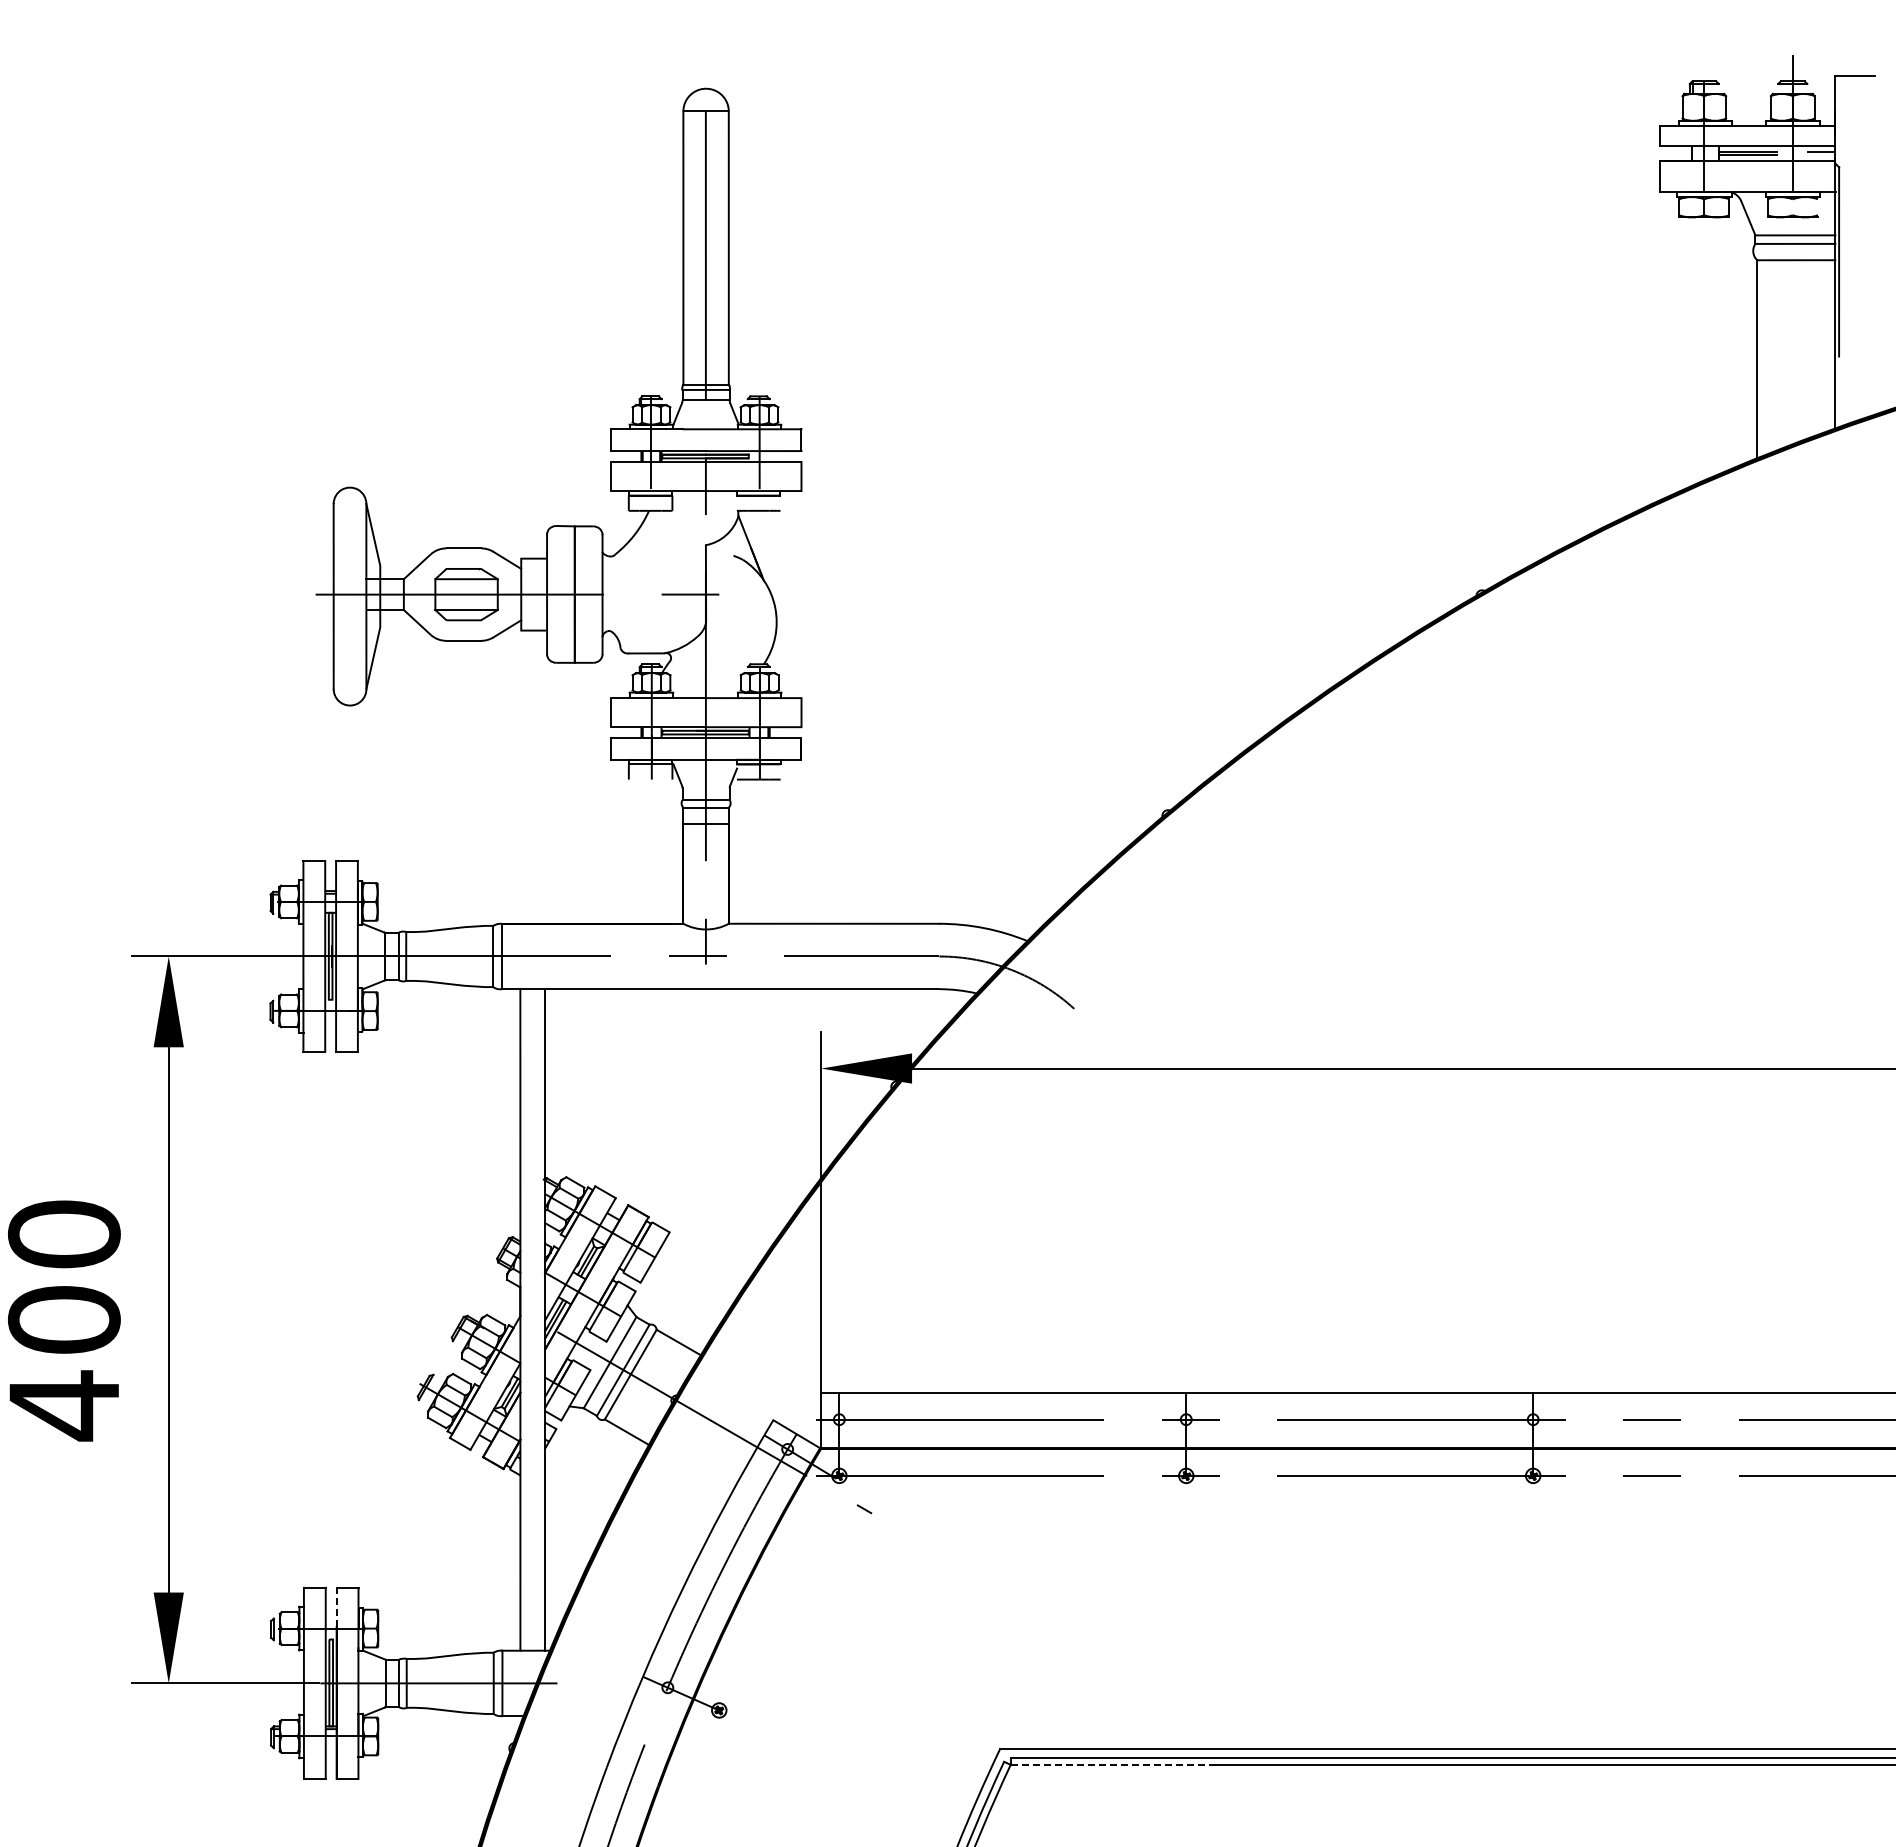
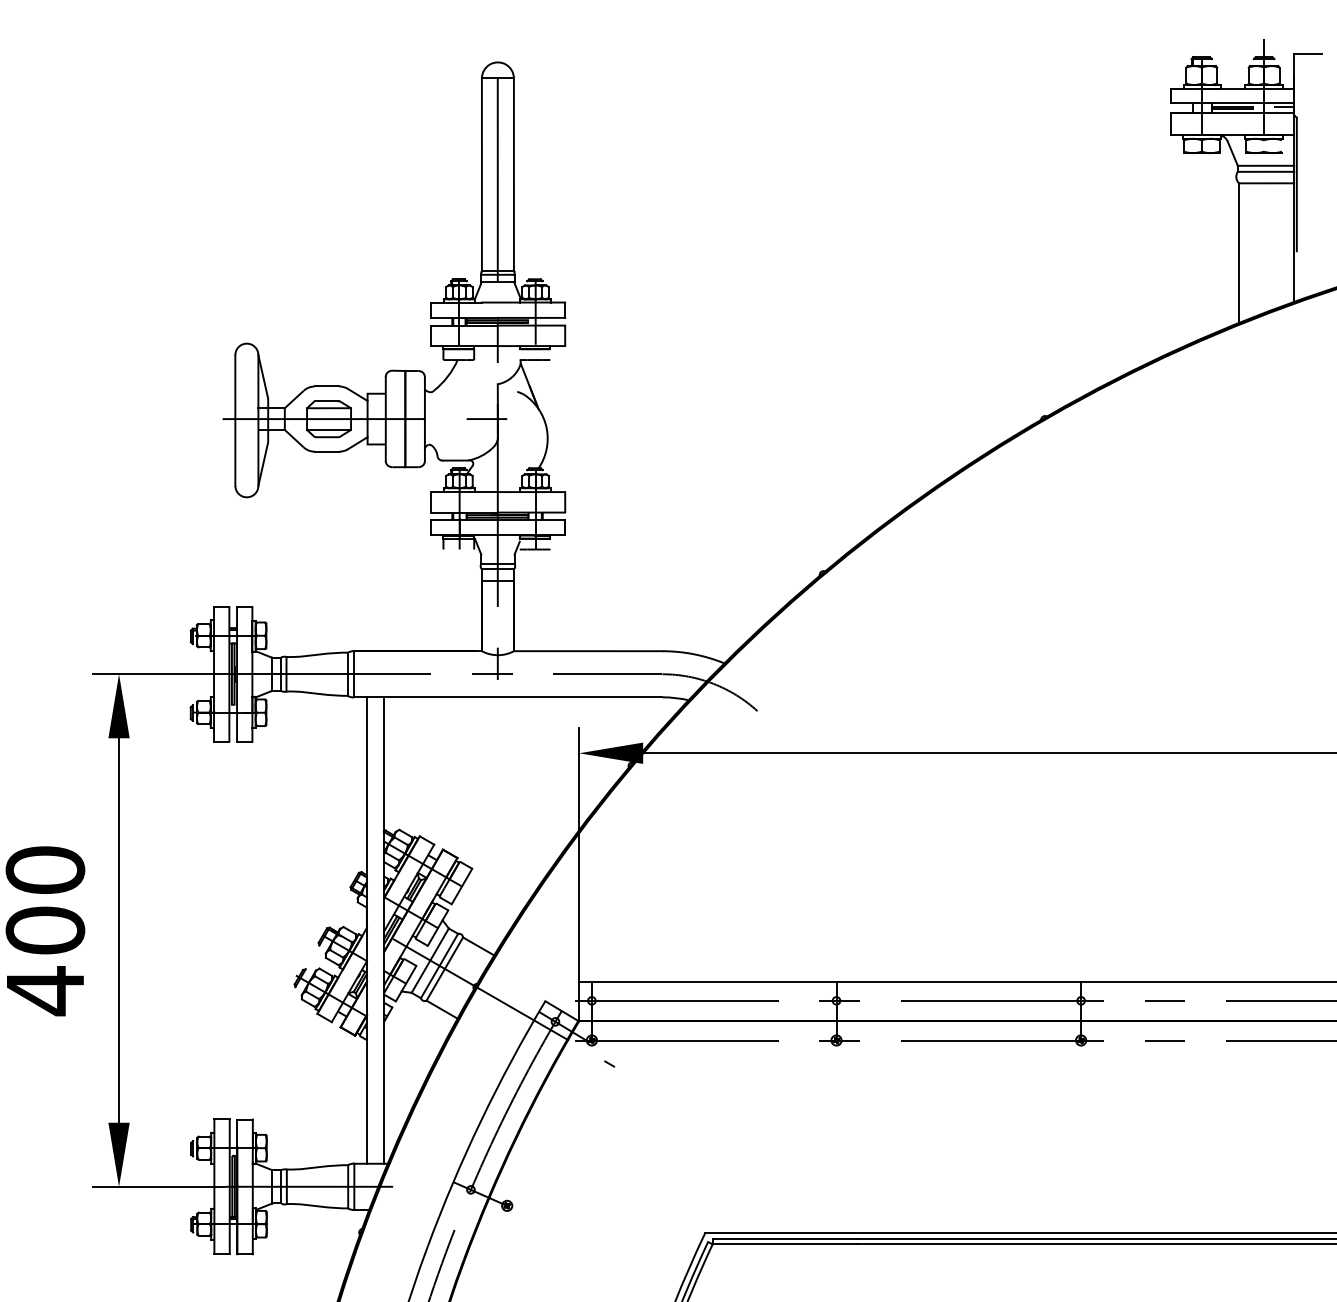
line: (336, 1607) -> (237, 1133), dashed -> solid
line: (1113, 1764) -> (785, 1243), dashed -> solid

